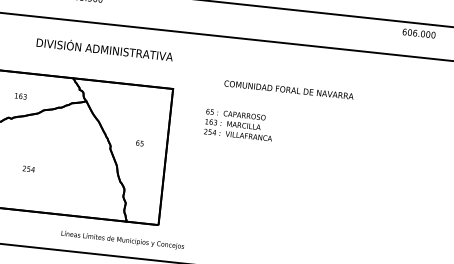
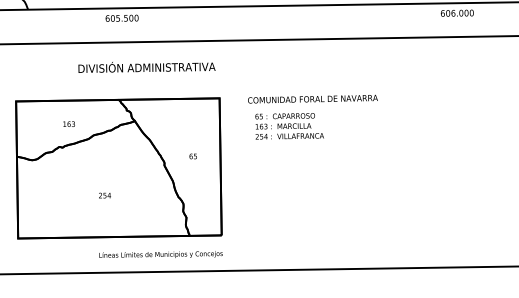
text: (288, 89) -> (312, 98), moved
text: (28, 168) -> (104, 195), moved
text: (122, 239) -> (160, 254), moved

